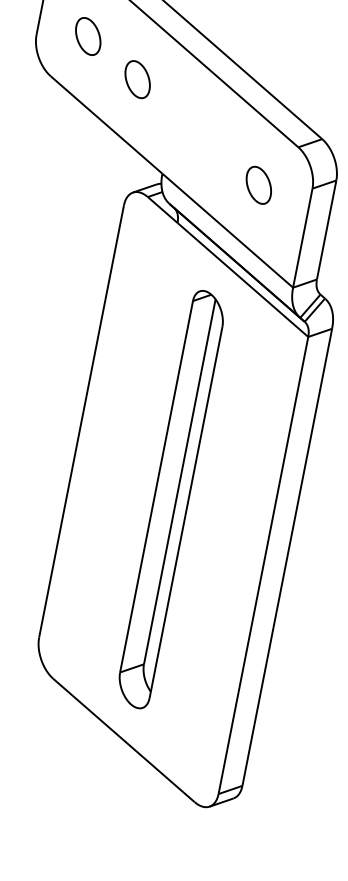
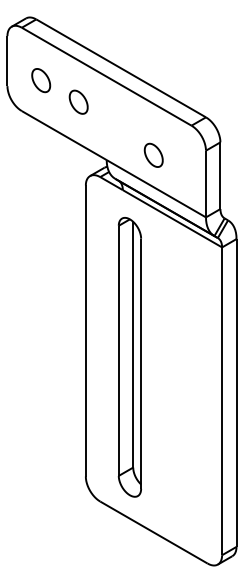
part: (258, 183) -> (153, 154), moved
part: (170, 499) -> (129, 357), moved

